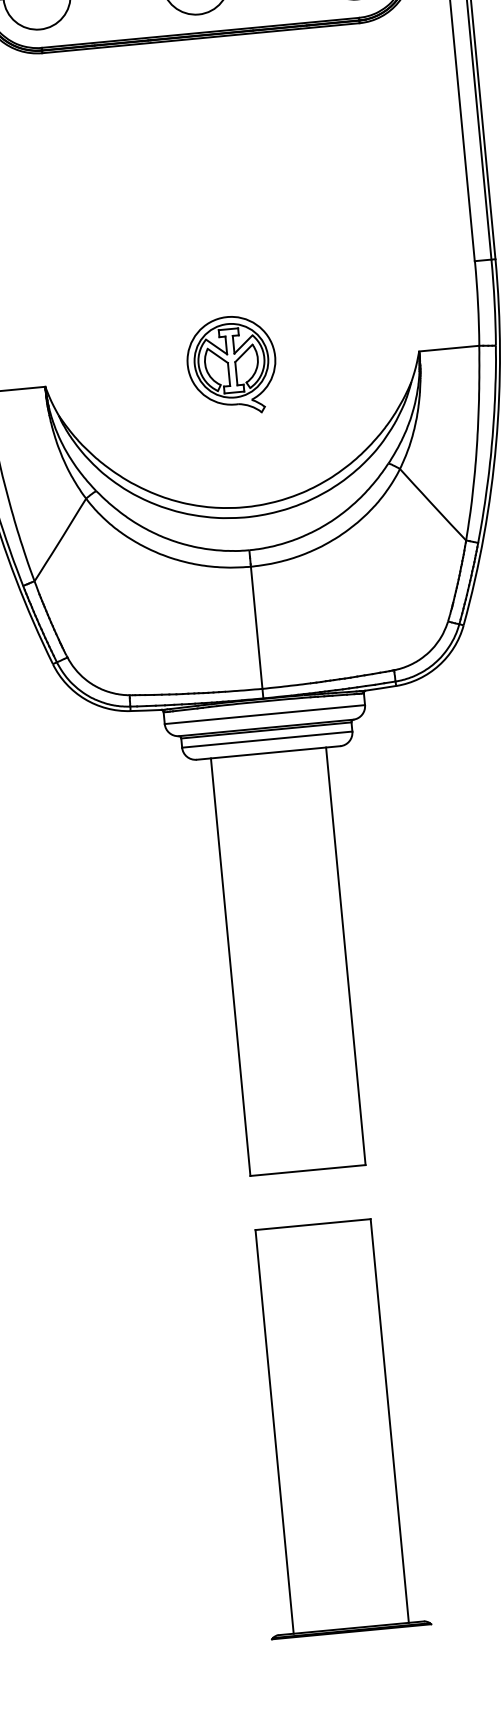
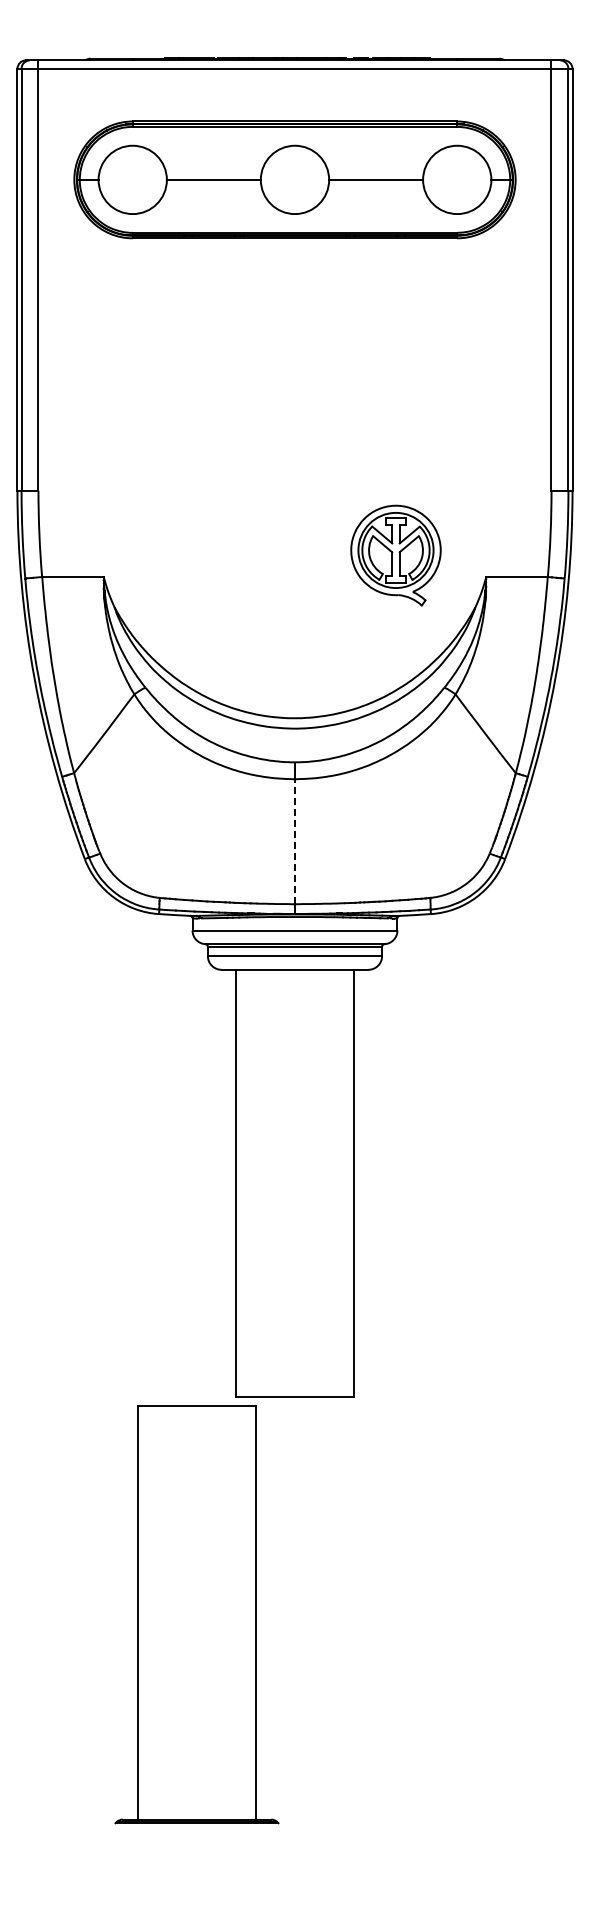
part: (231, 365) -> (395, 555), moved
line: (257, 627) -> (295, 841), solid -> dashed
part: (331, 1427) -> (196, 1614), moved

